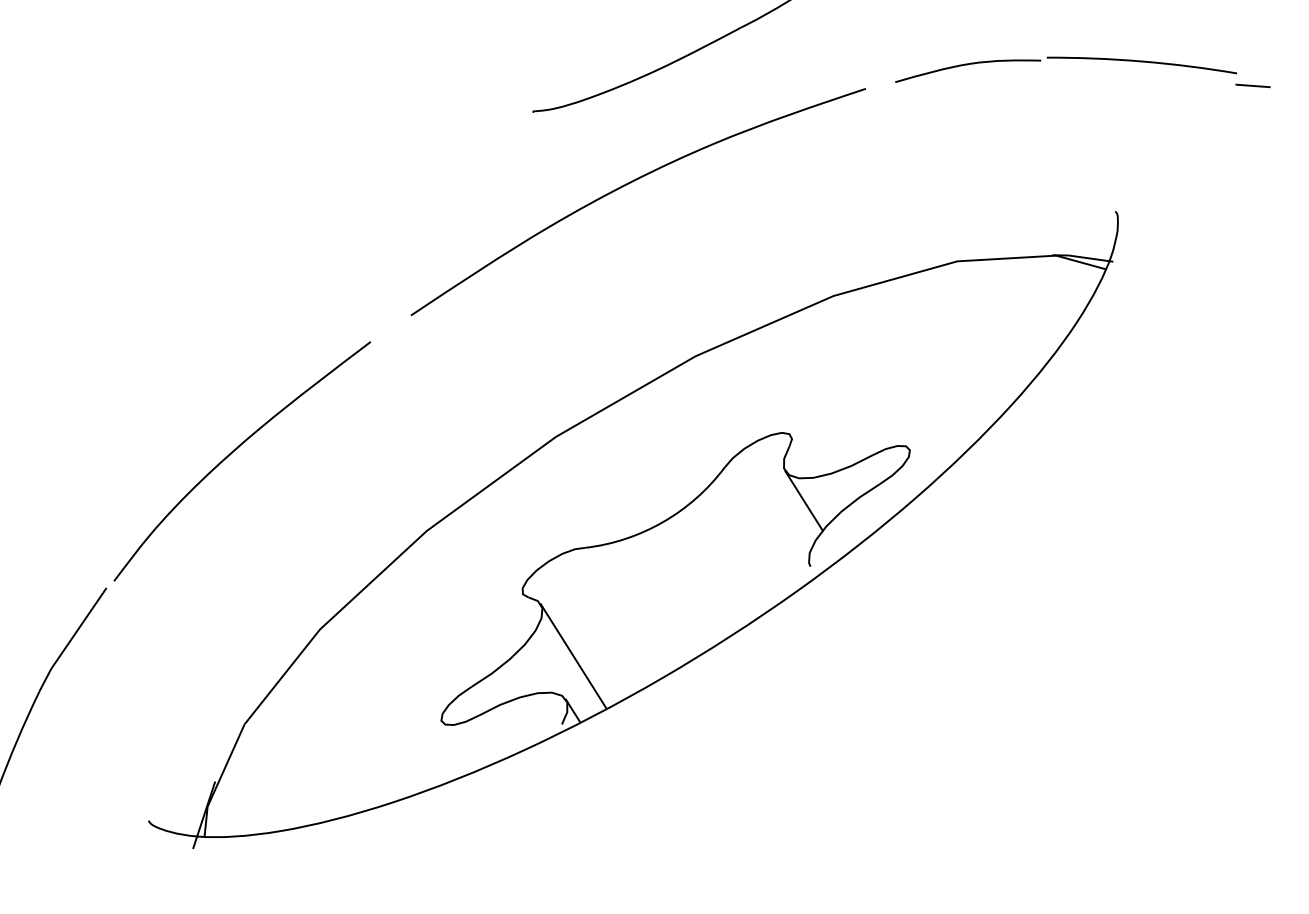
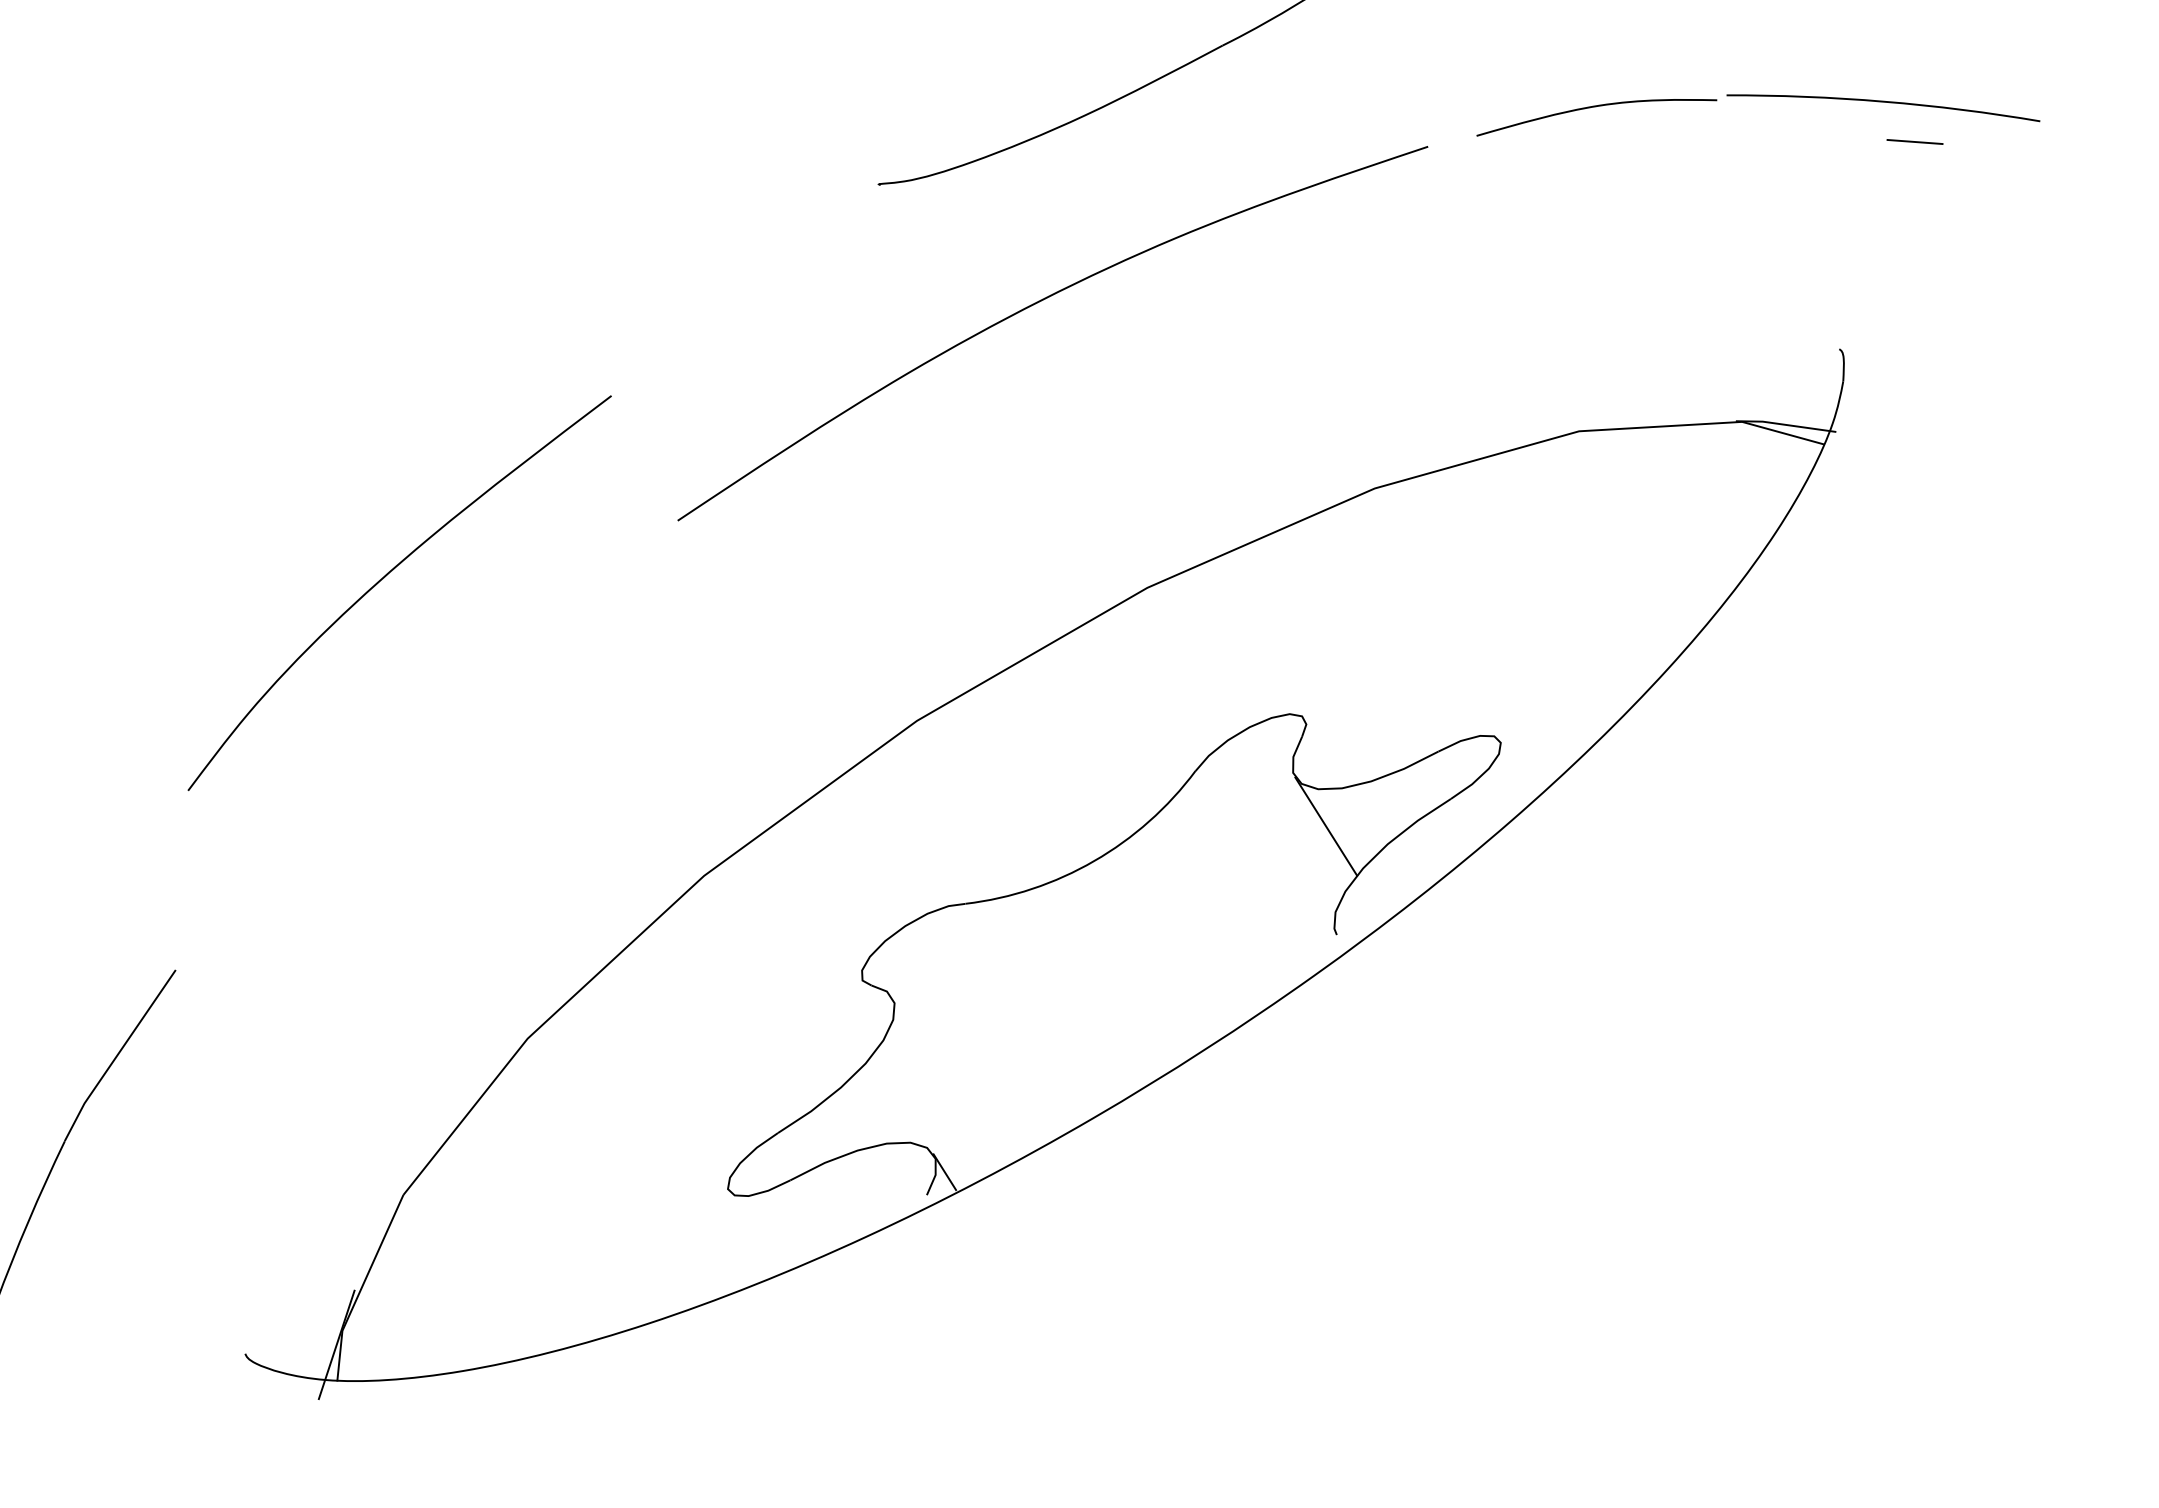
line: (1252, 85) -> (1914, 141), moved
curve: (233, 452) -> (385, 578), moved
line: (572, 655) -> (944, 1081), removed

